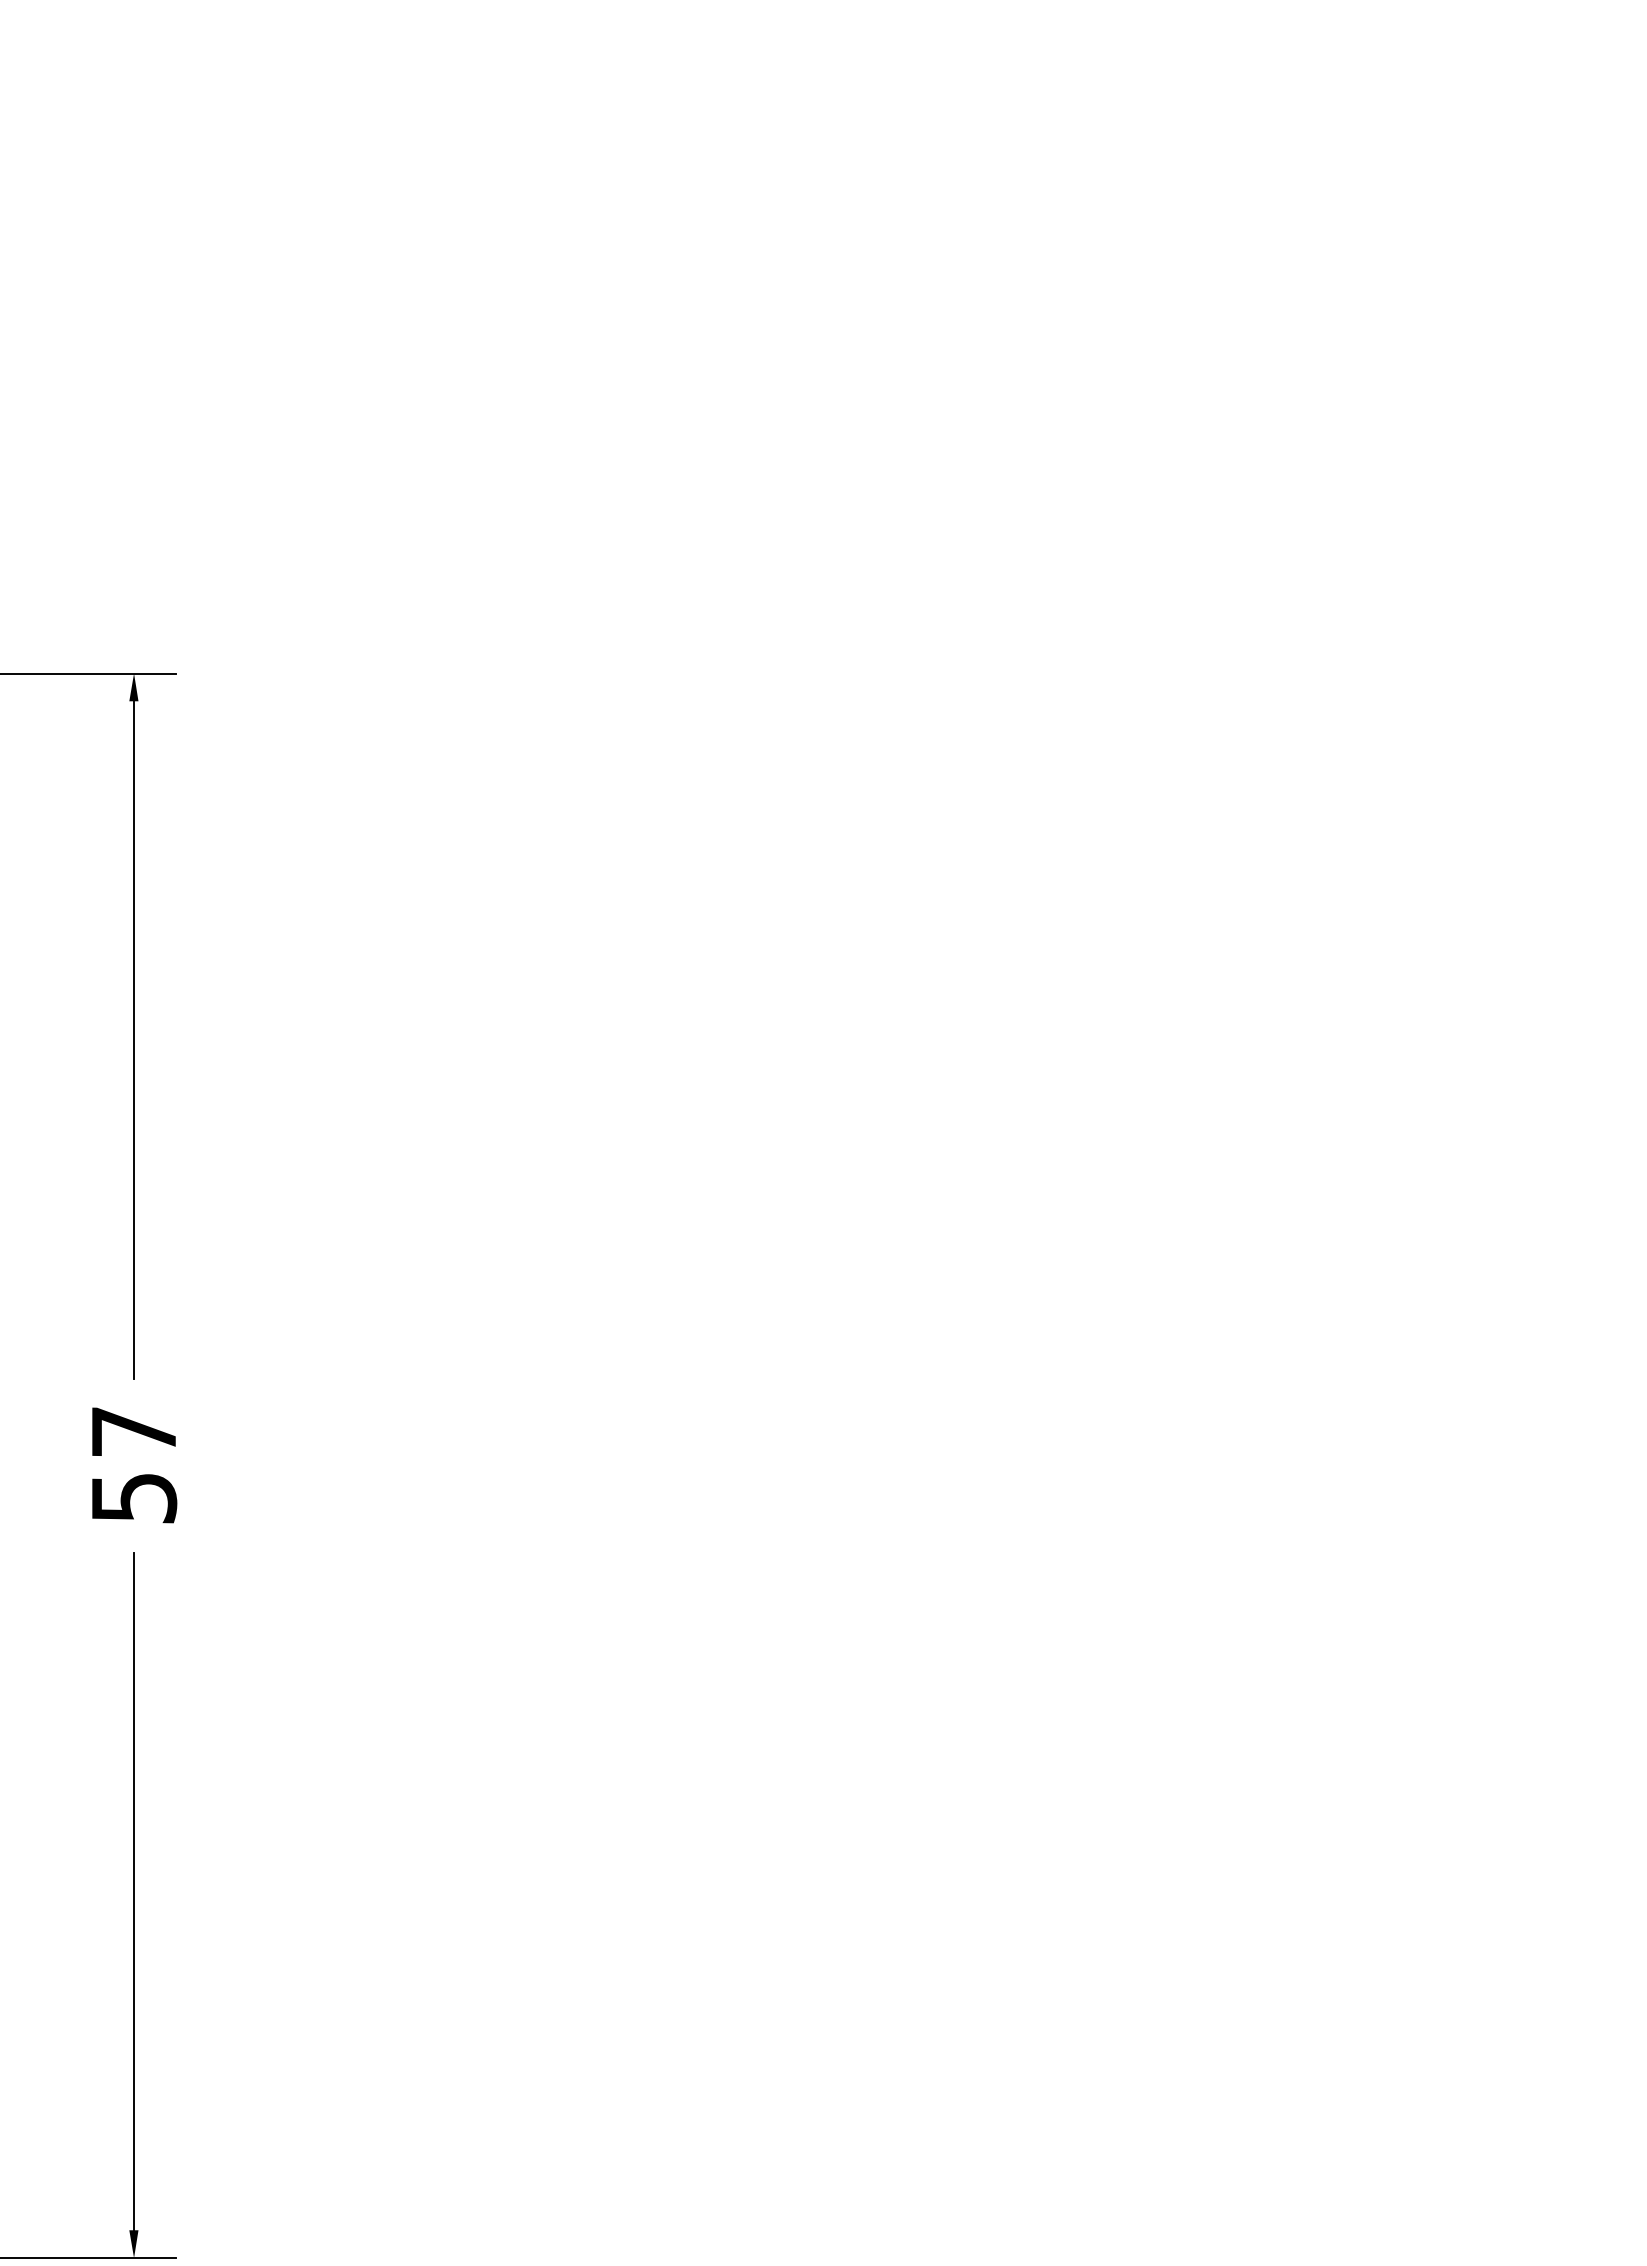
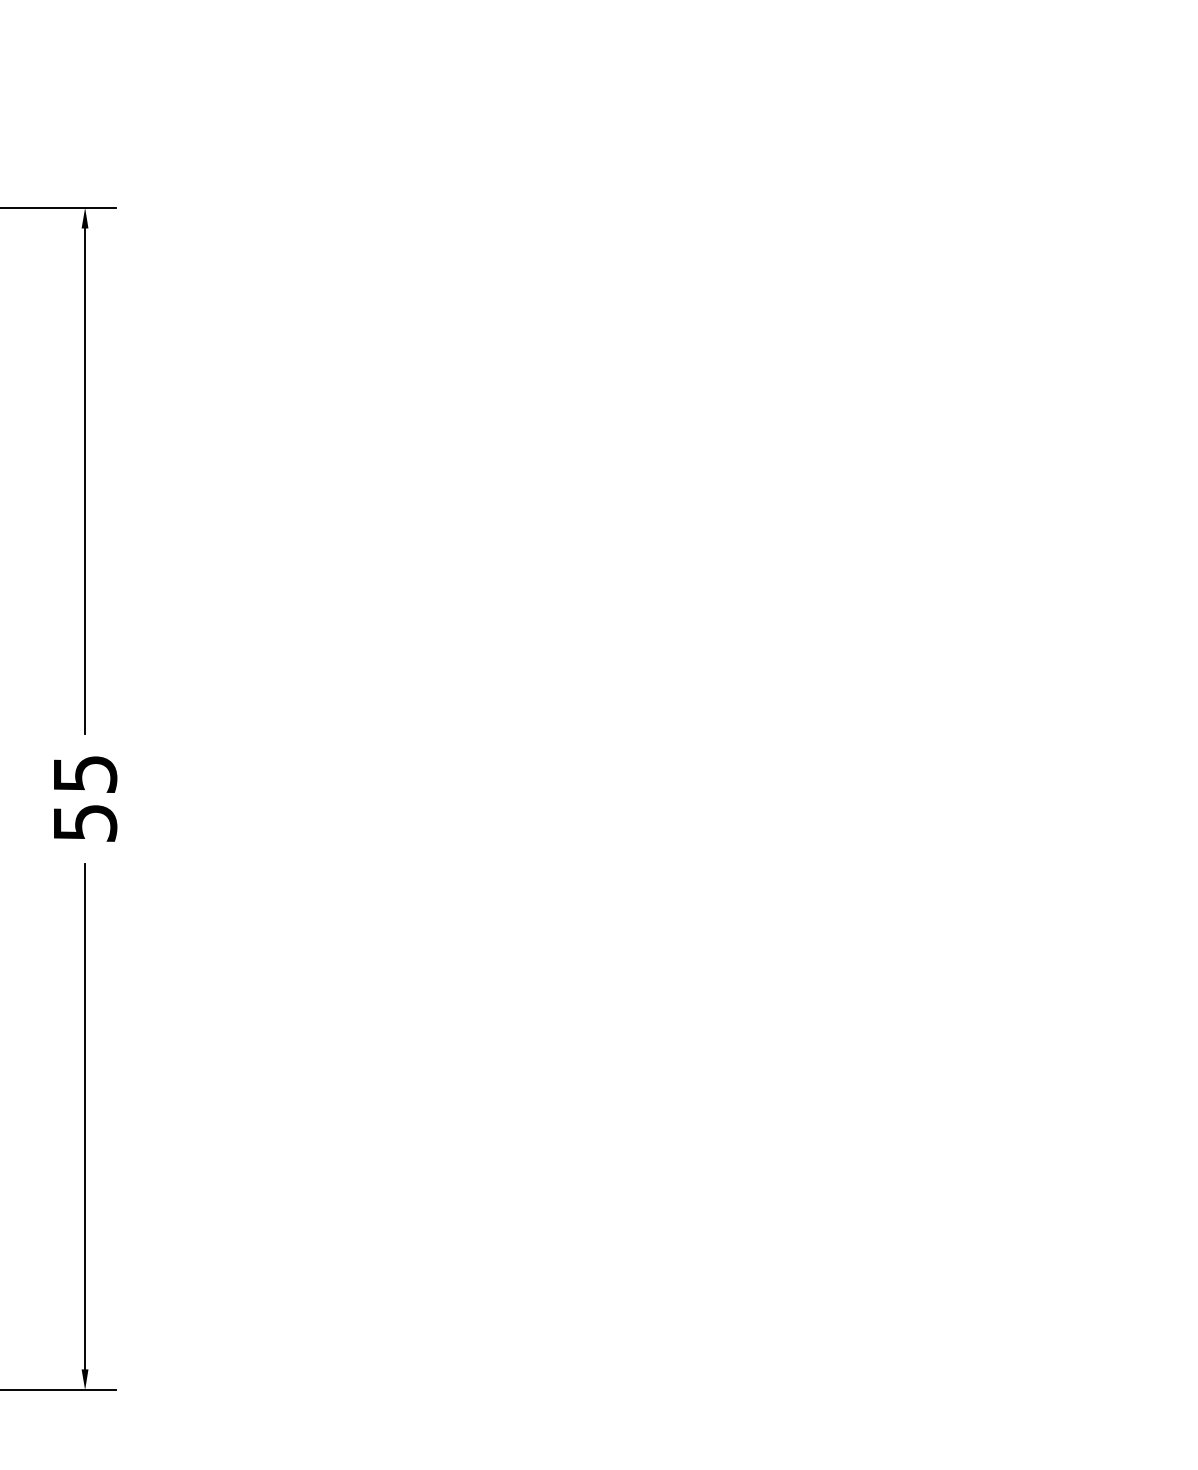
text: (134, 1432) -> (85, 774), 57 -> 55

